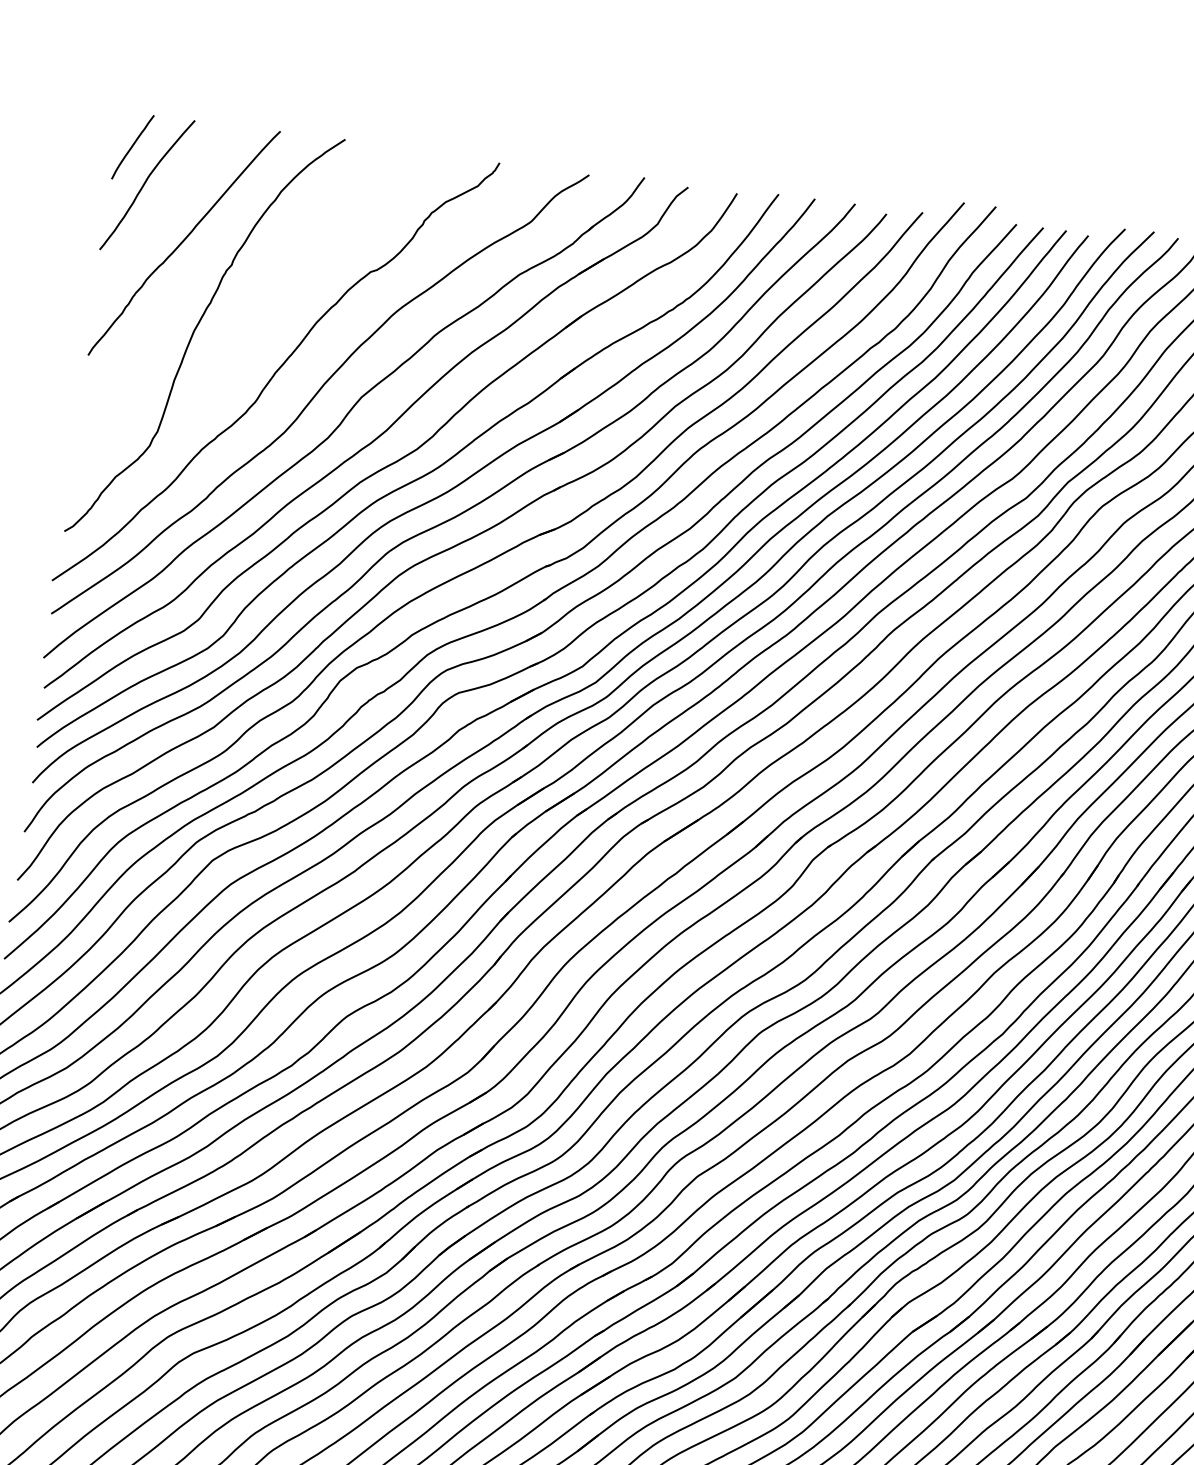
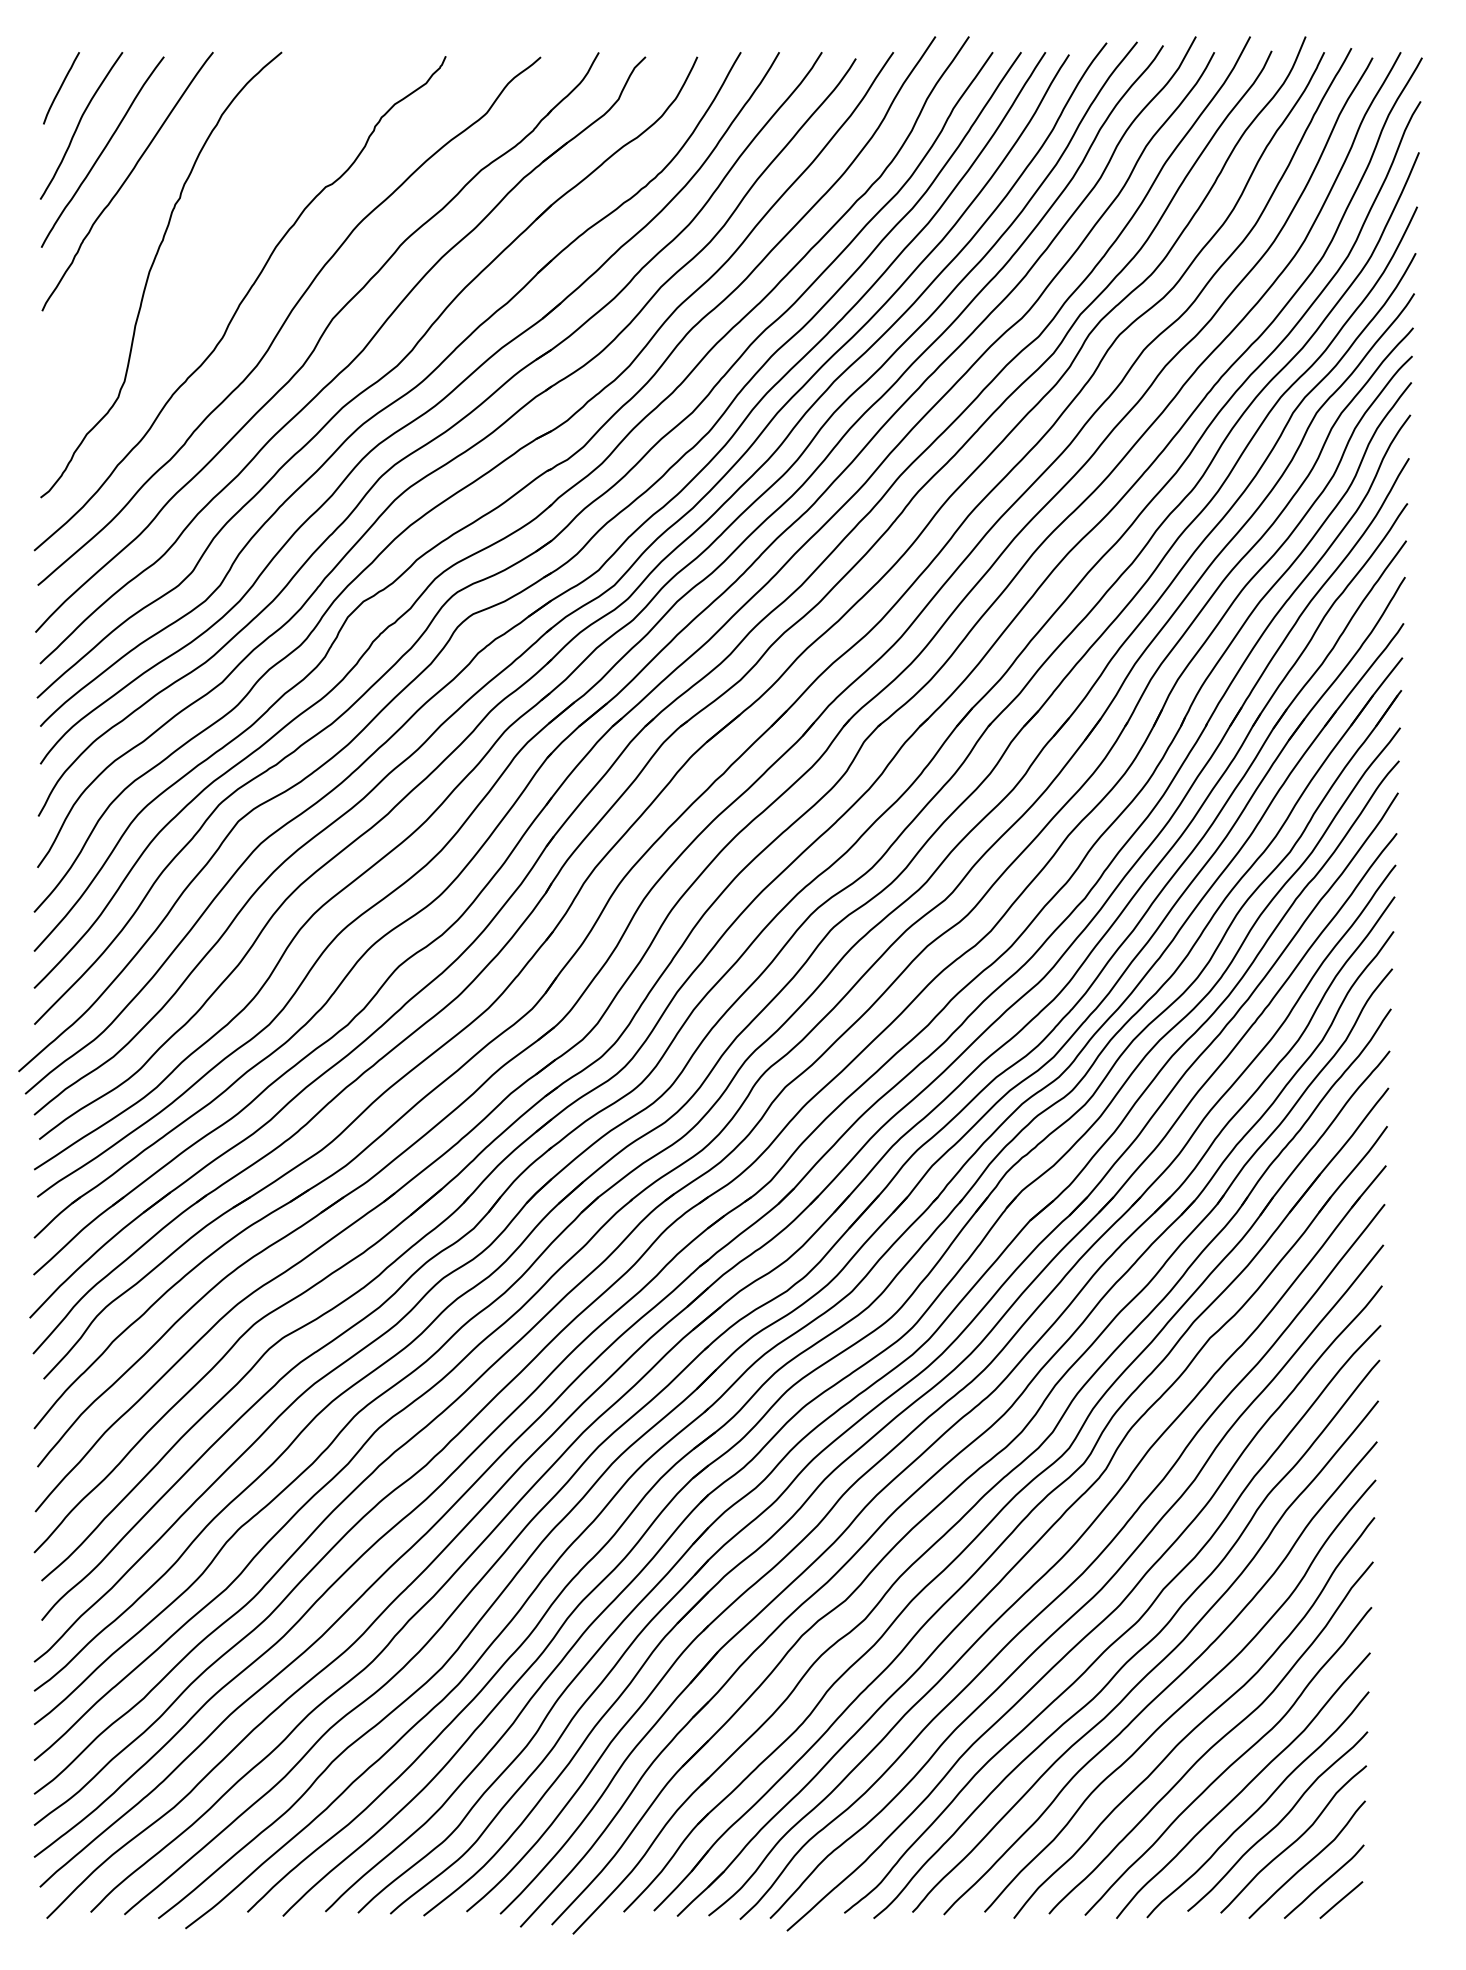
curve: (164, 211) -> (102, 151), added

